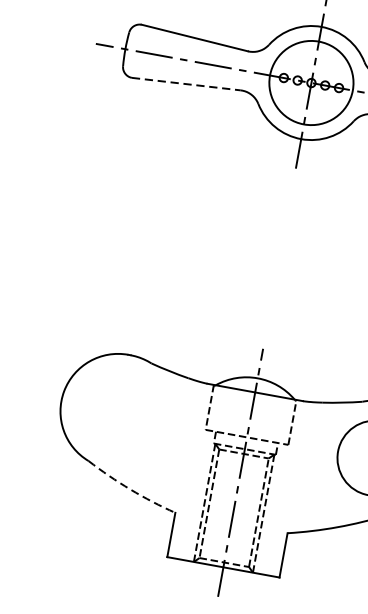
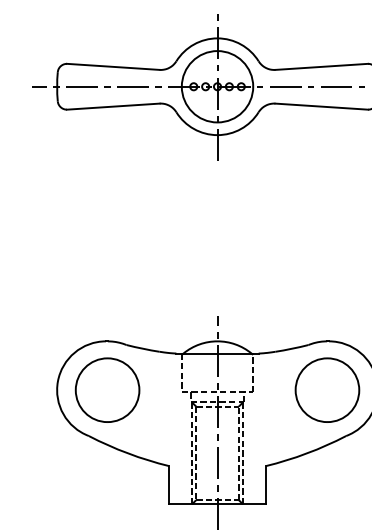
line: (186, 83) -> (113, 106), dashed -> solid
part: (120, 410) -> (107, 389), added
arc: (130, 489) -> (128, 453), dashed -> solid

